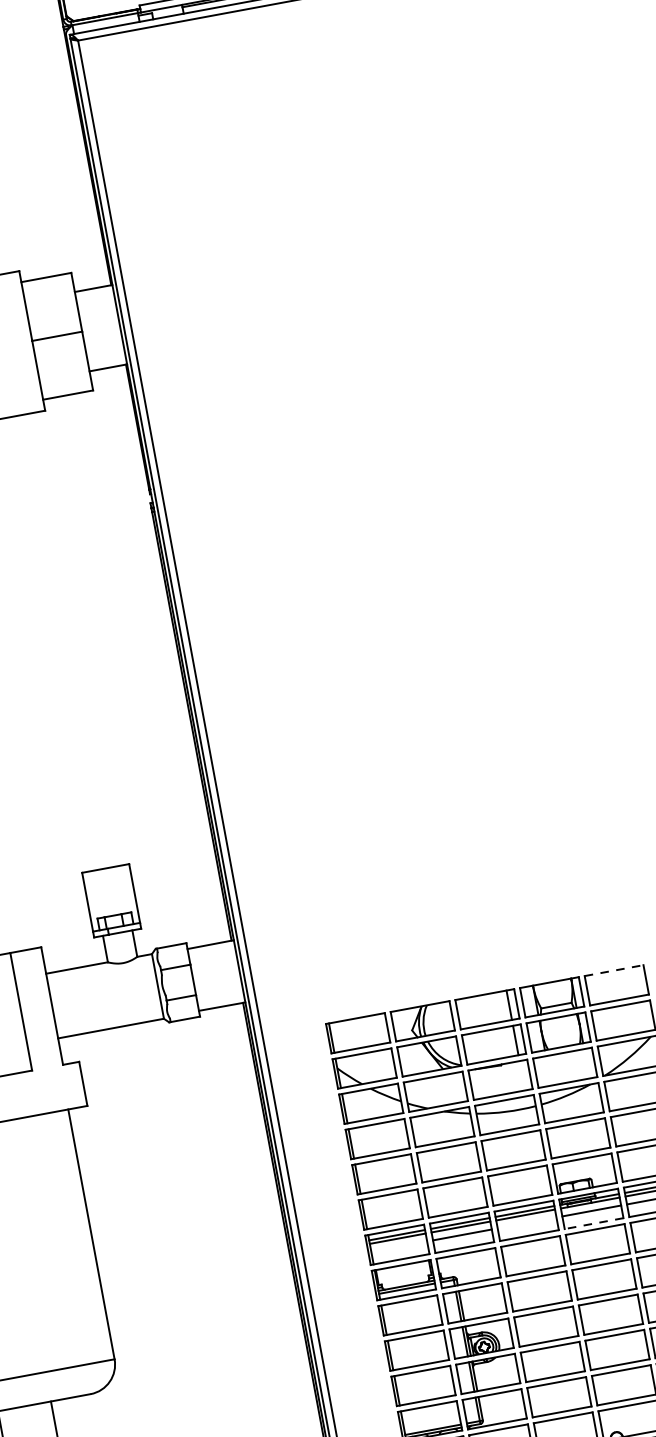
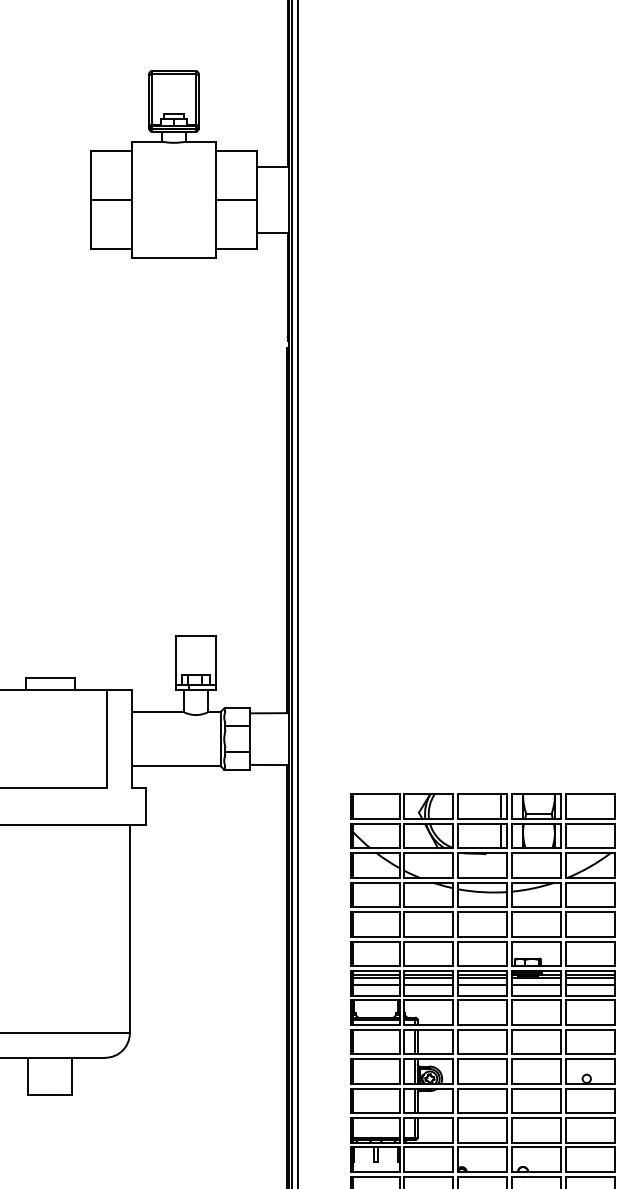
line: (613, 970) -> (590, 794), dashed -> solid
line: (526, 1222) -> (482, 984), added
line: (593, 1223) -> (536, 995), dashed -> solid
line: (398, 1246) -> (375, 984), added

